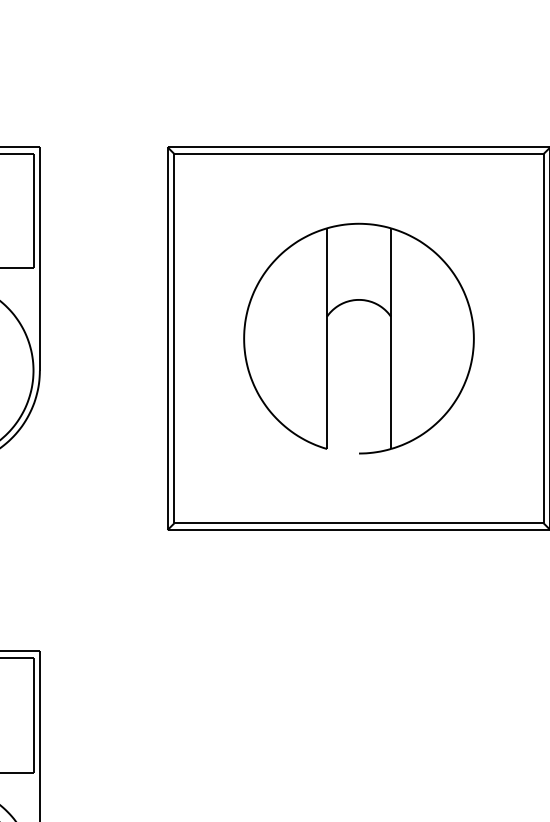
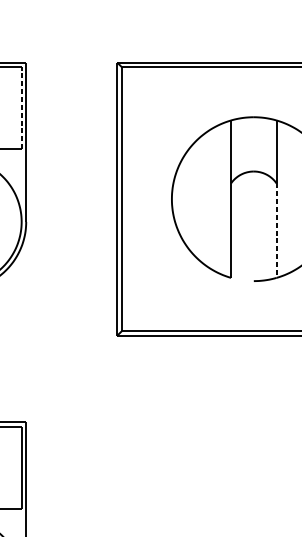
line: (33, 210) -> (21, 107), solid -> dashed
line: (390, 383) -> (276, 231), solid -> dashed

